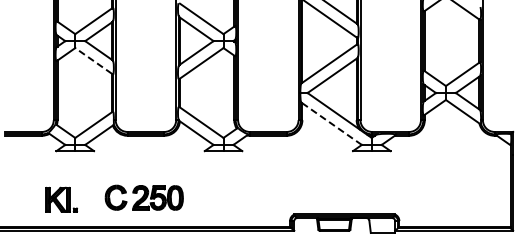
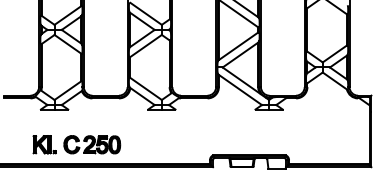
line: (93, 60) -> (67, 43), dashed -> solid
line: (331, 123) -> (239, 89), dashed -> solid
part: (143, 197) -> (91, 144), moved

